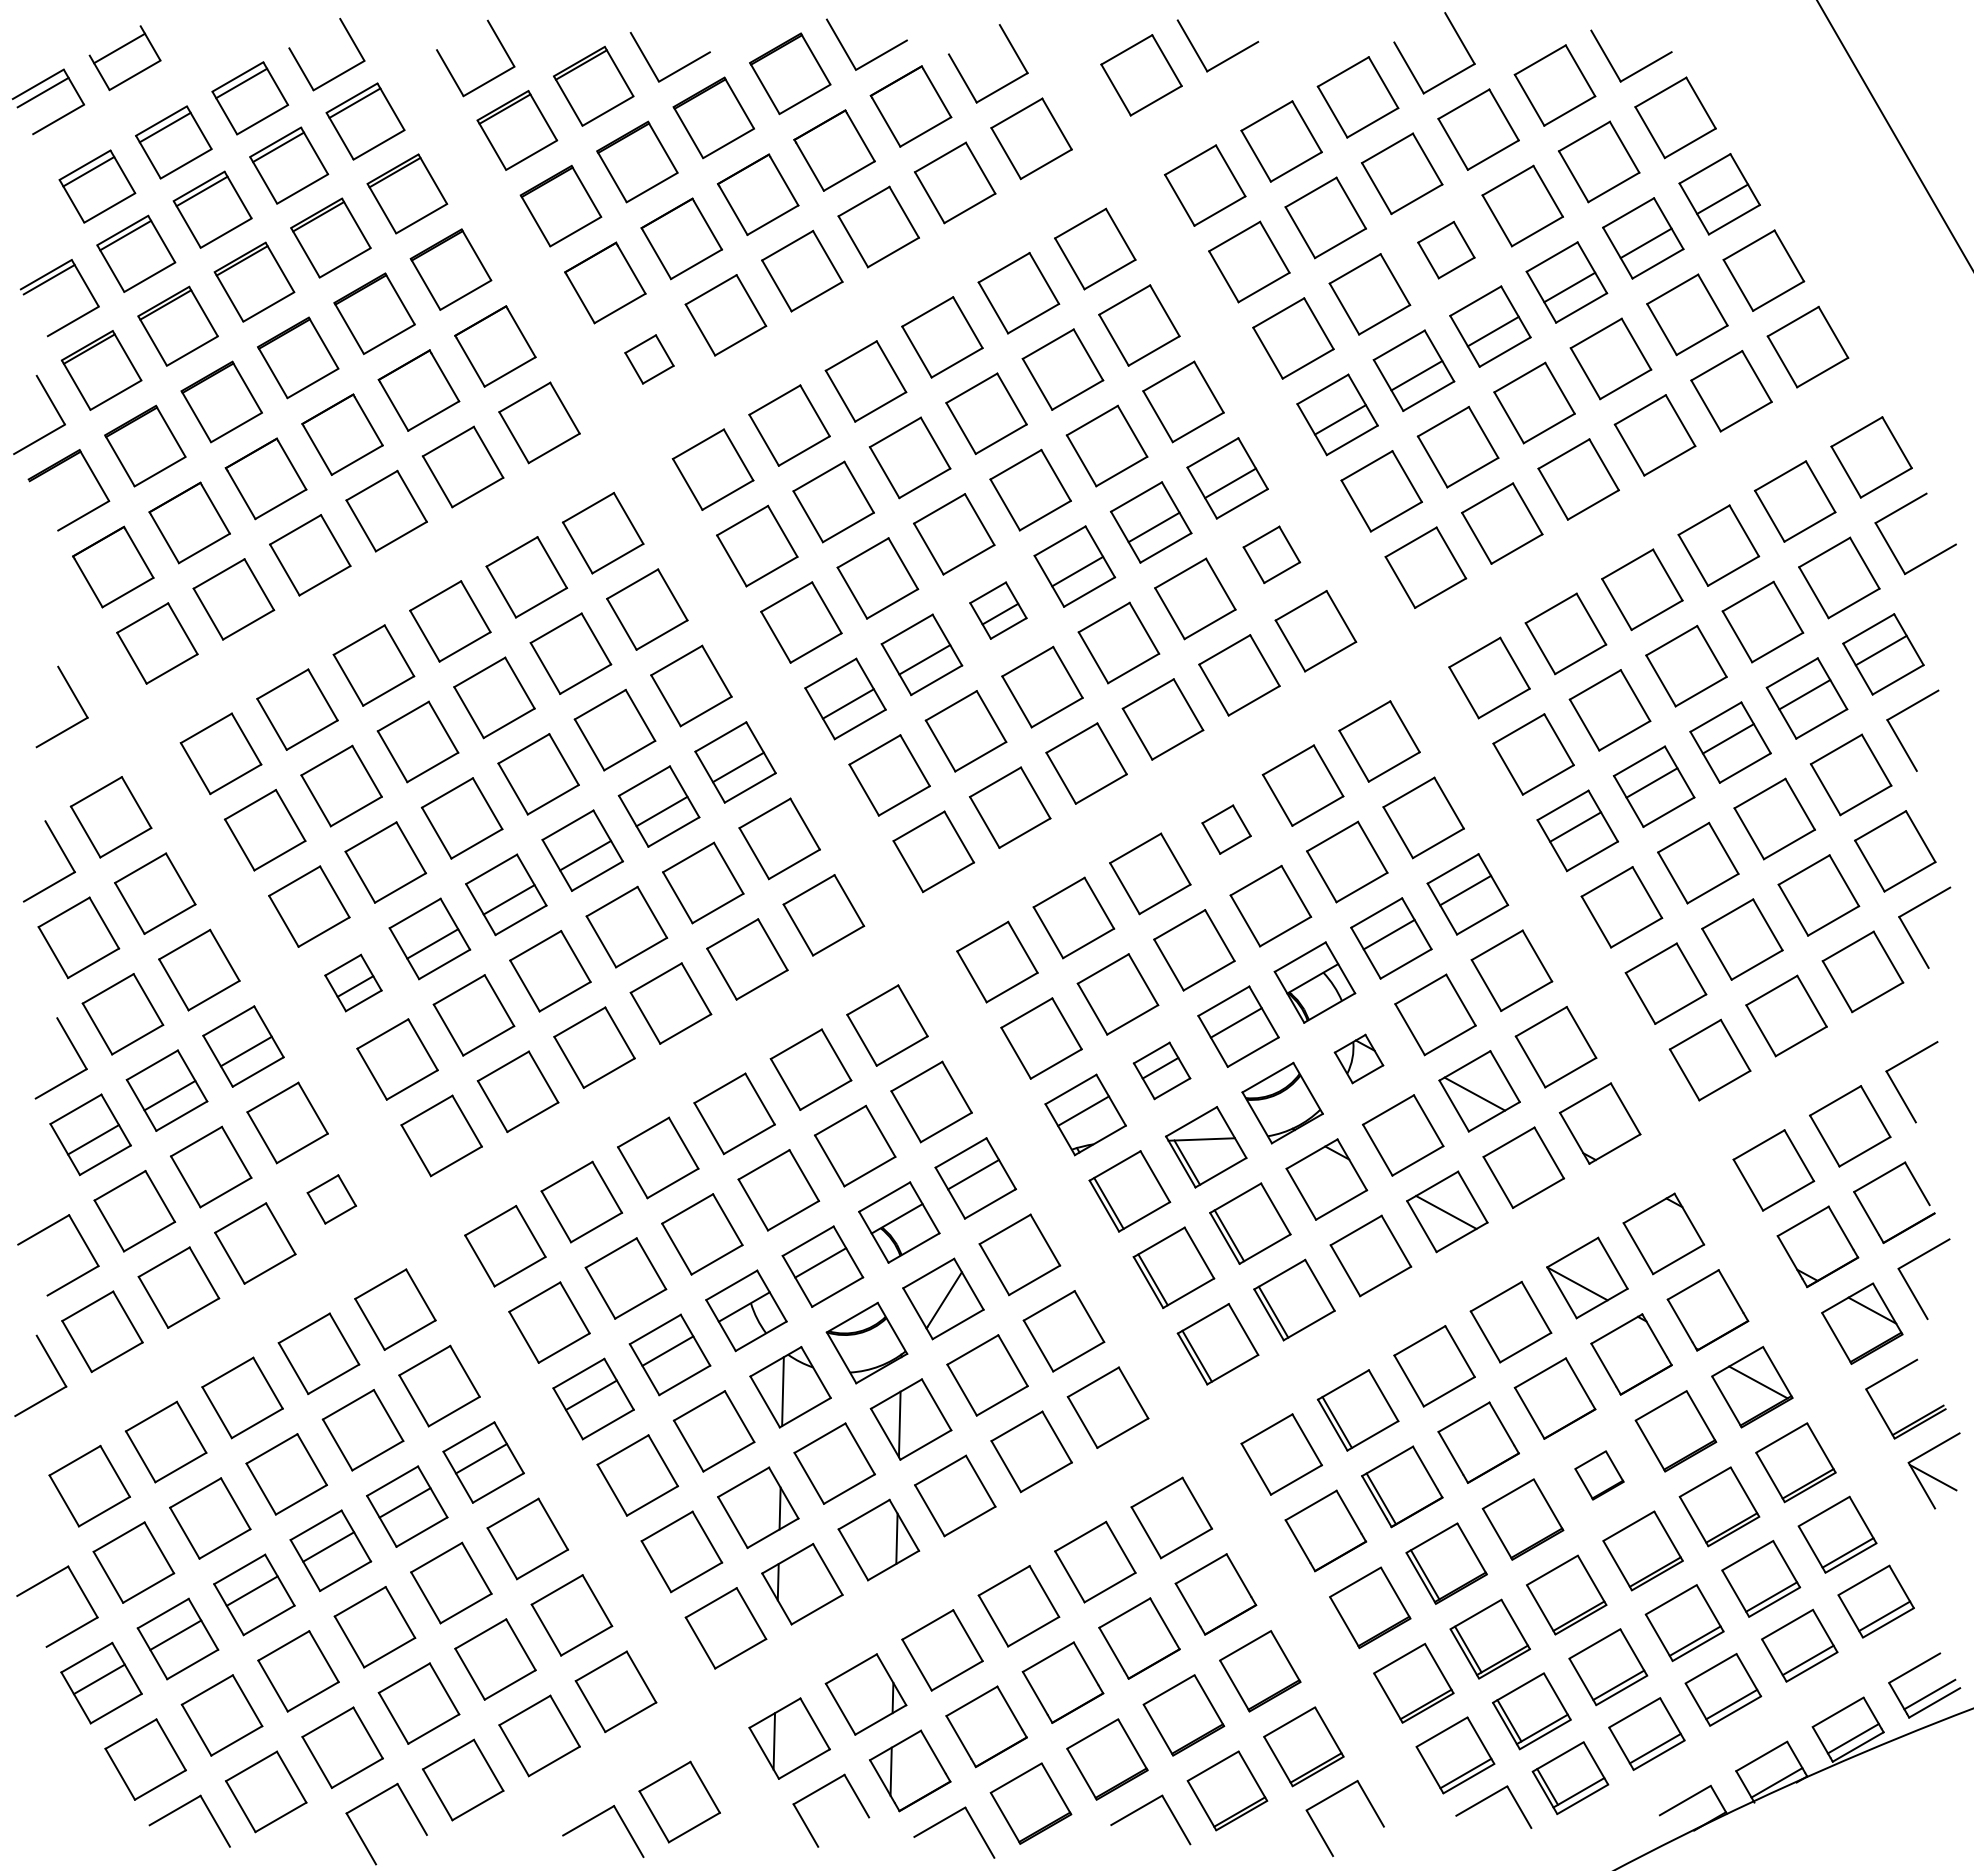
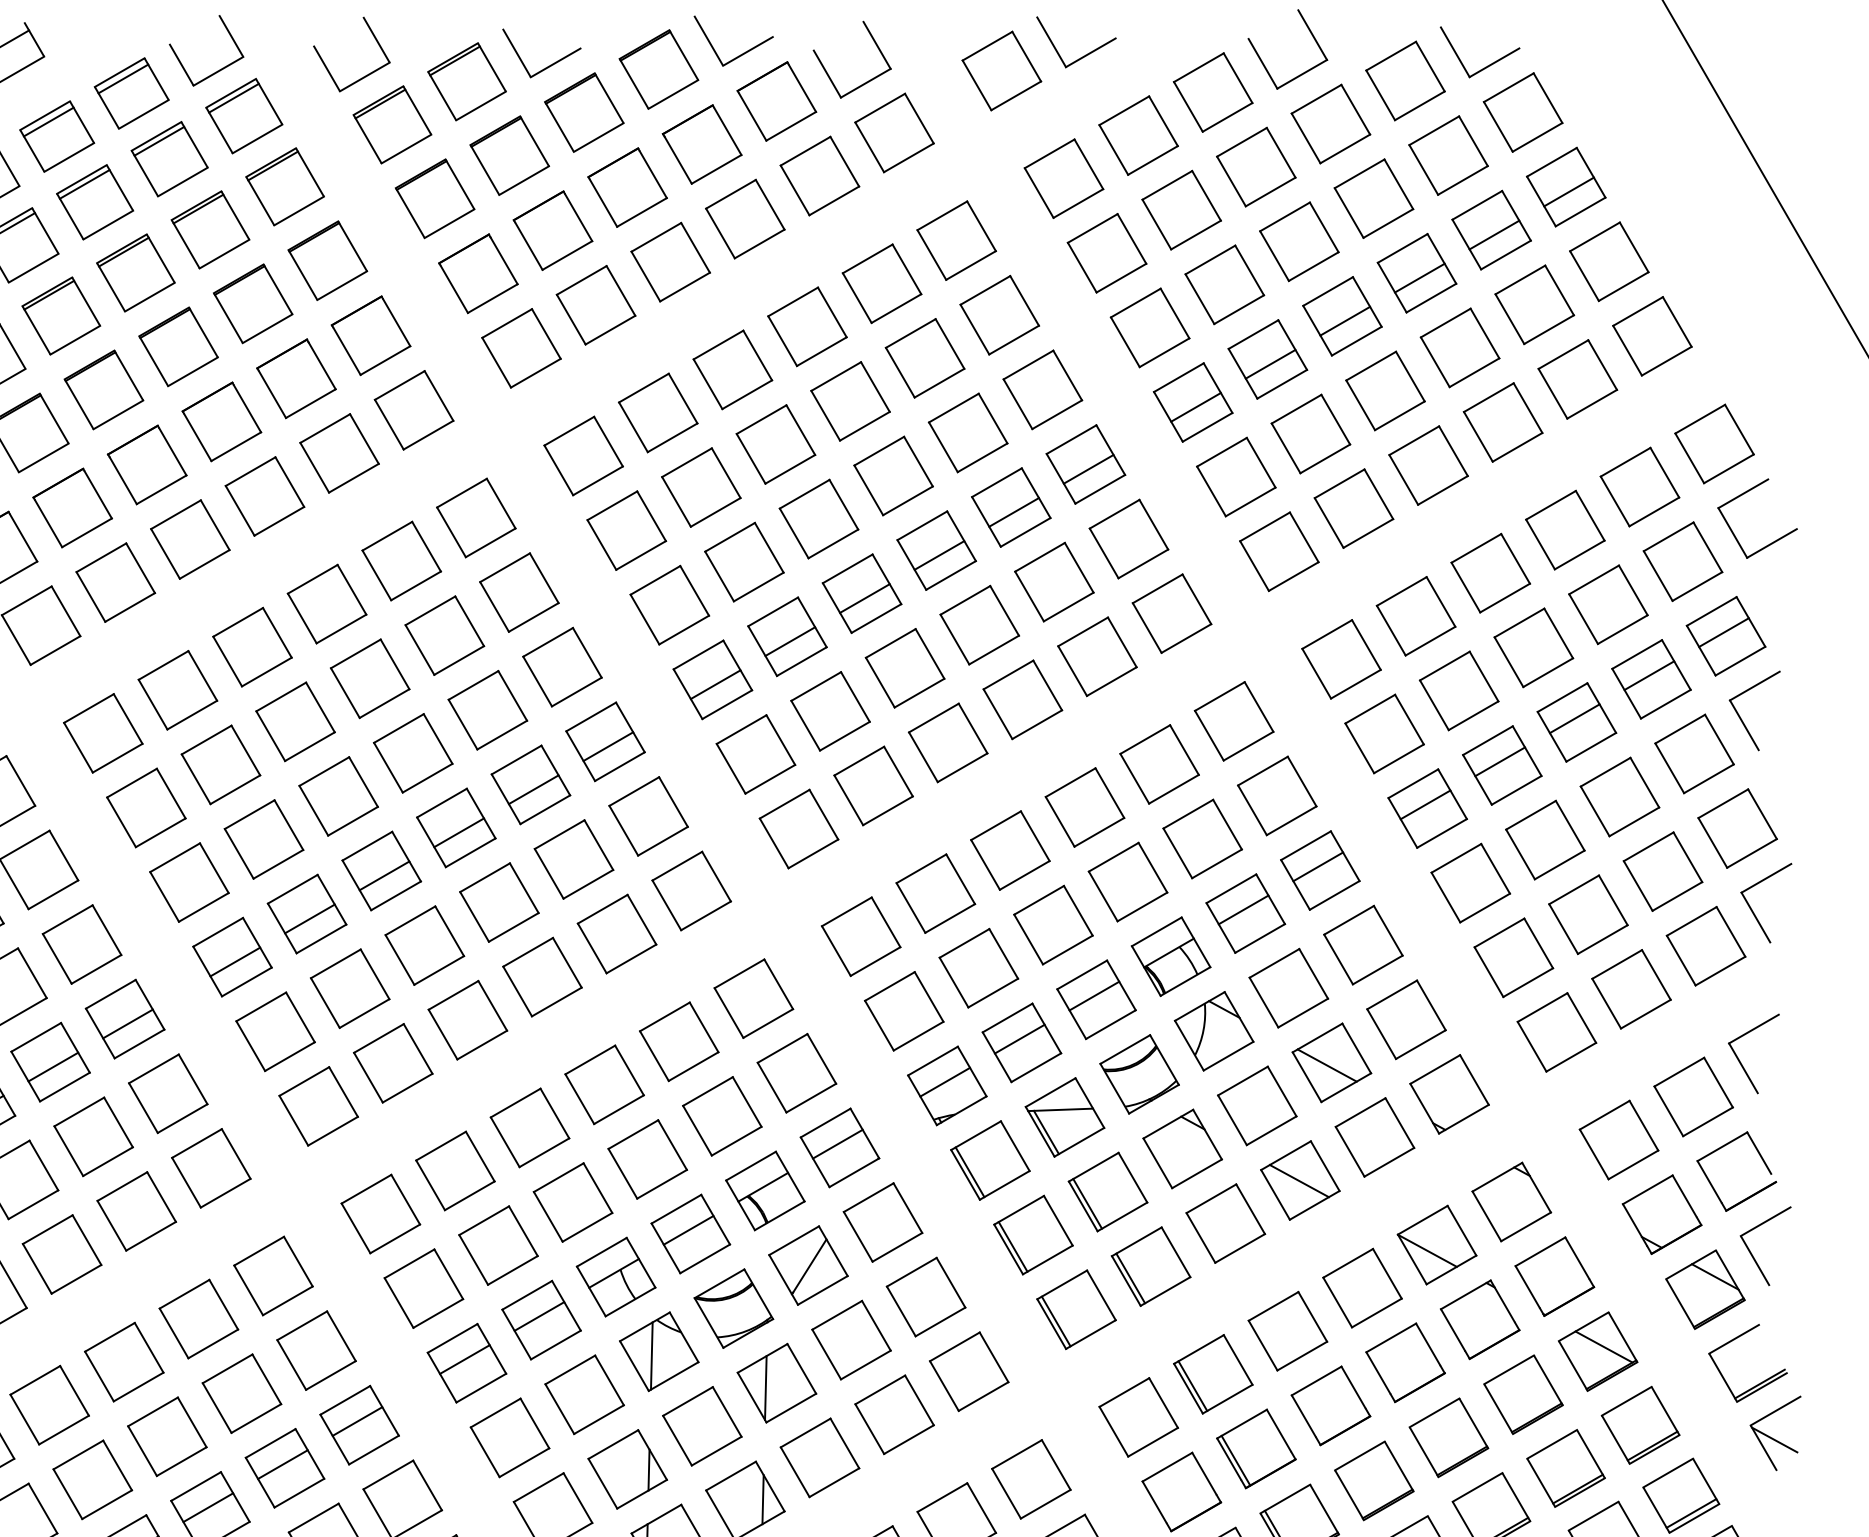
part: (1446, 249) -> (1299, 241), size x1.43
part: (649, 359) -> (521, 348), size x1.67
part: (1271, 554) -> (1128, 538), size x1.43
part: (998, 610) -> (862, 593), size x1.43
part: (1226, 829) -> (1084, 807), size x1.67
part: (353, 982) -> (232, 956), size x1.43
part: (1358, 1058) -> (1213, 1030), size x1.67
part: (1161, 1070) -> (1021, 1042), size x1.43
part: (331, 1199) -> (211, 1168), size x1.67
part: (1599, 1475) -> (1448, 1437), size x1.67

